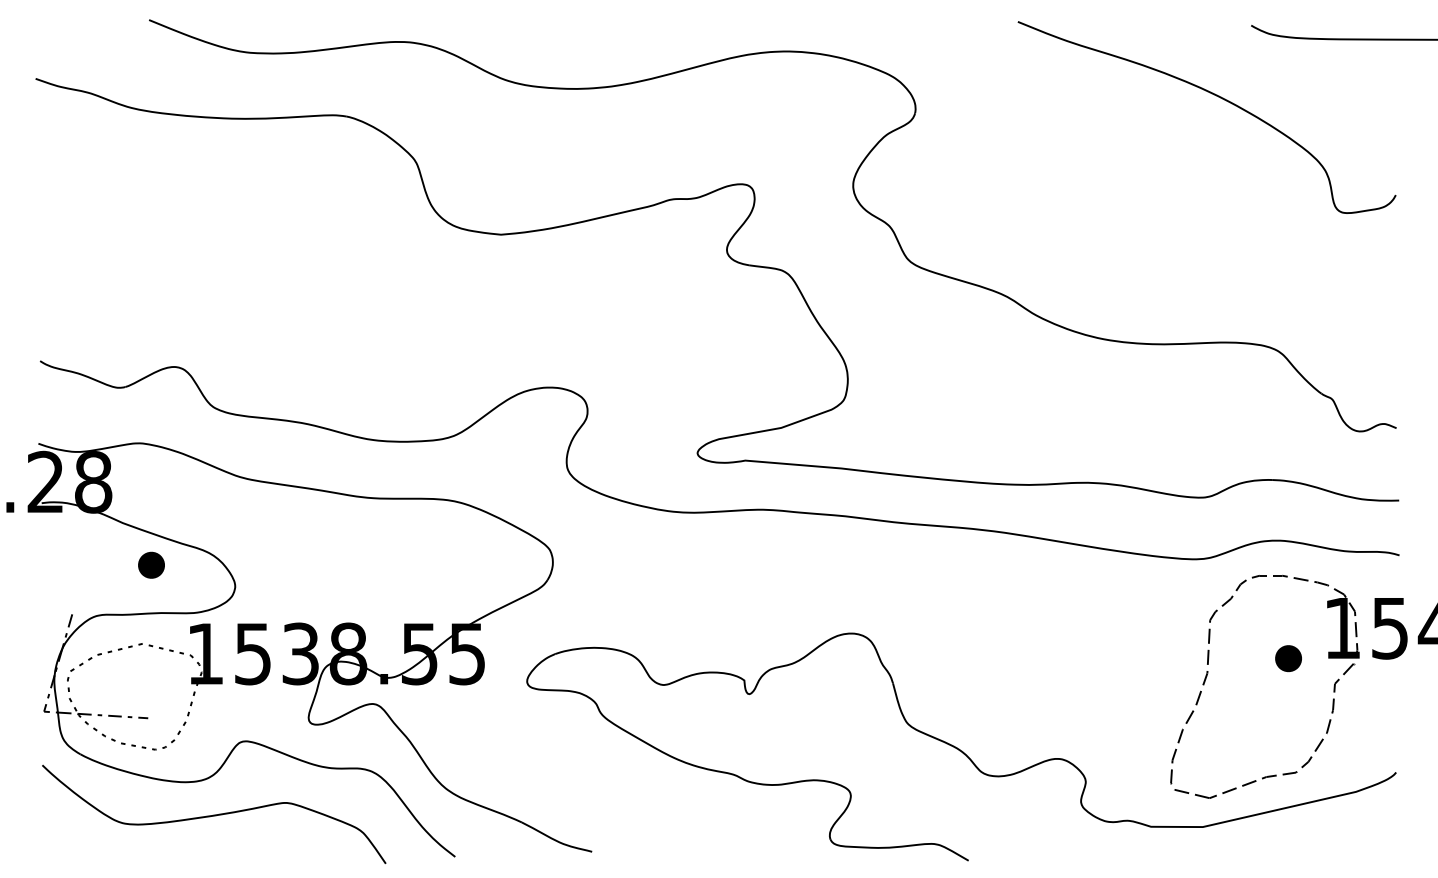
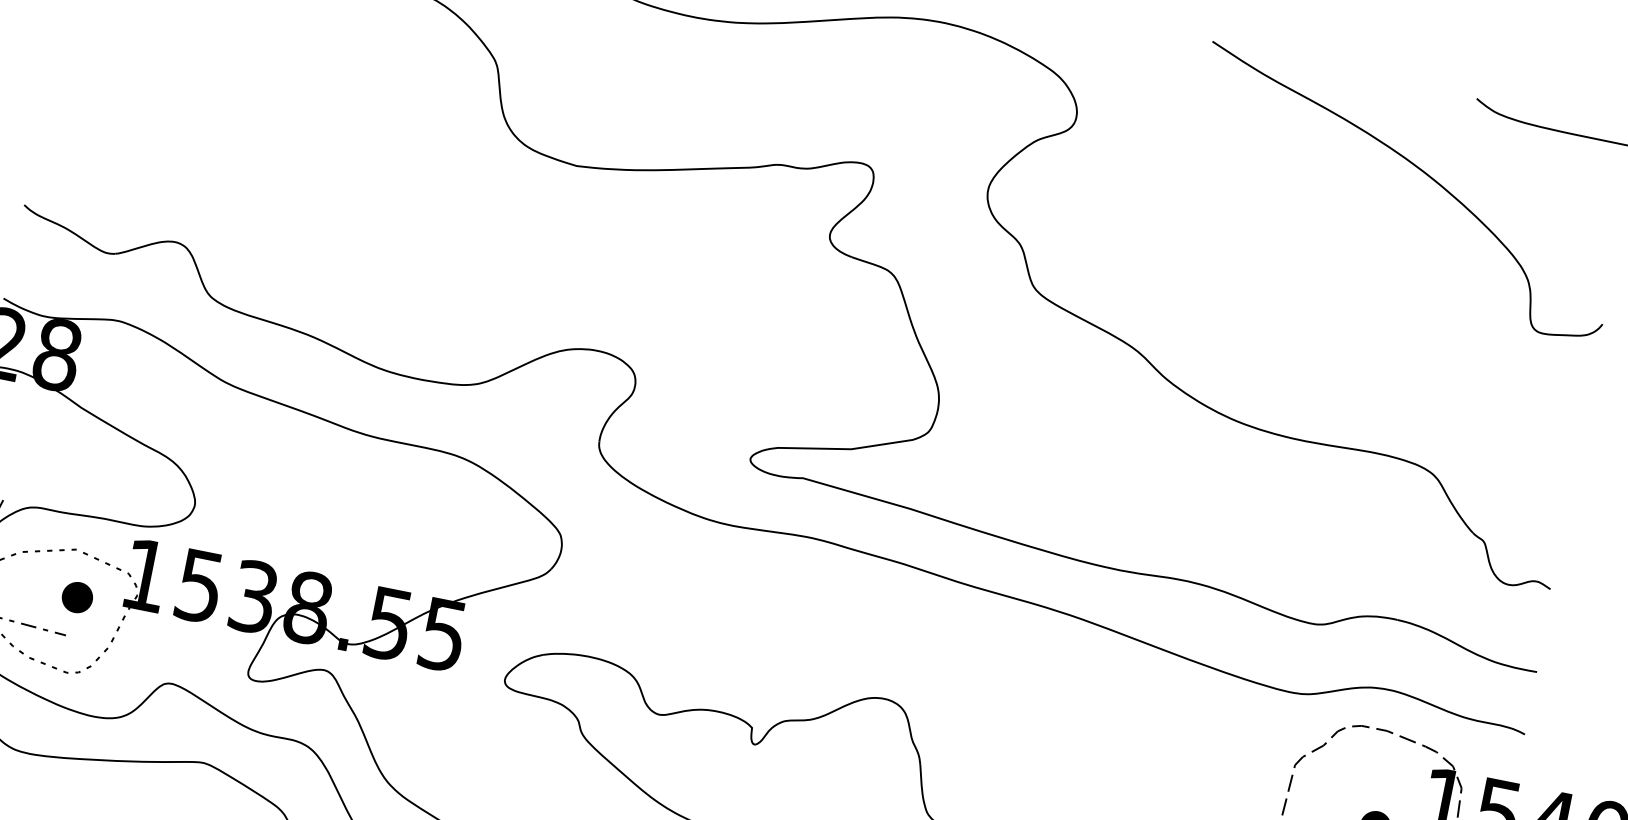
part: (151, 564) -> (77, 596), moved

